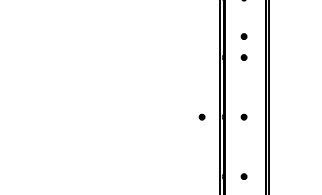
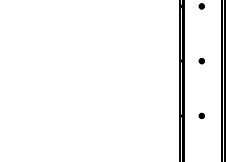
part: (243, 36) -> (201, 41), removed
part: (201, 116) -> (162, 115), removed

